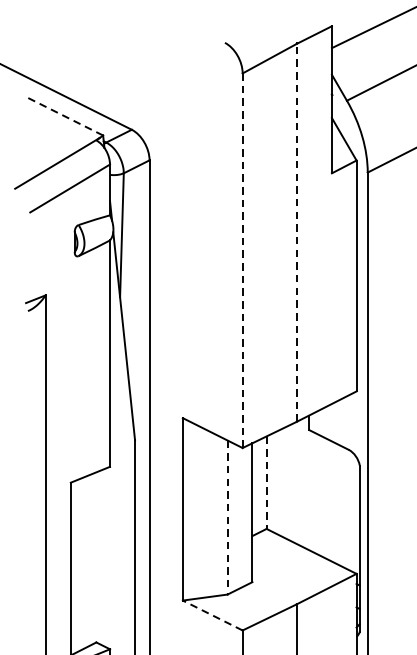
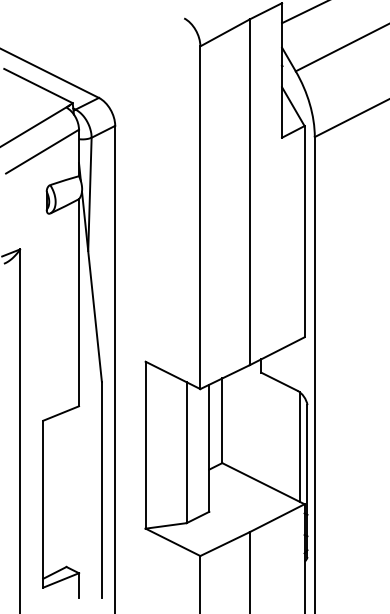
line: (65, 117) -> (38, 86), dashed -> solid
line: (296, 233) -> (249, 192), dashed -> solid
line: (242, 260) -> (200, 217), dashed -> solid
line: (266, 483) -> (222, 421), dashed -> solid
line: (351, 510) -> (299, 446), added
line: (227, 518) -> (186, 453), dashed -> solid
line: (213, 615) -> (173, 542), dashed -> solid

